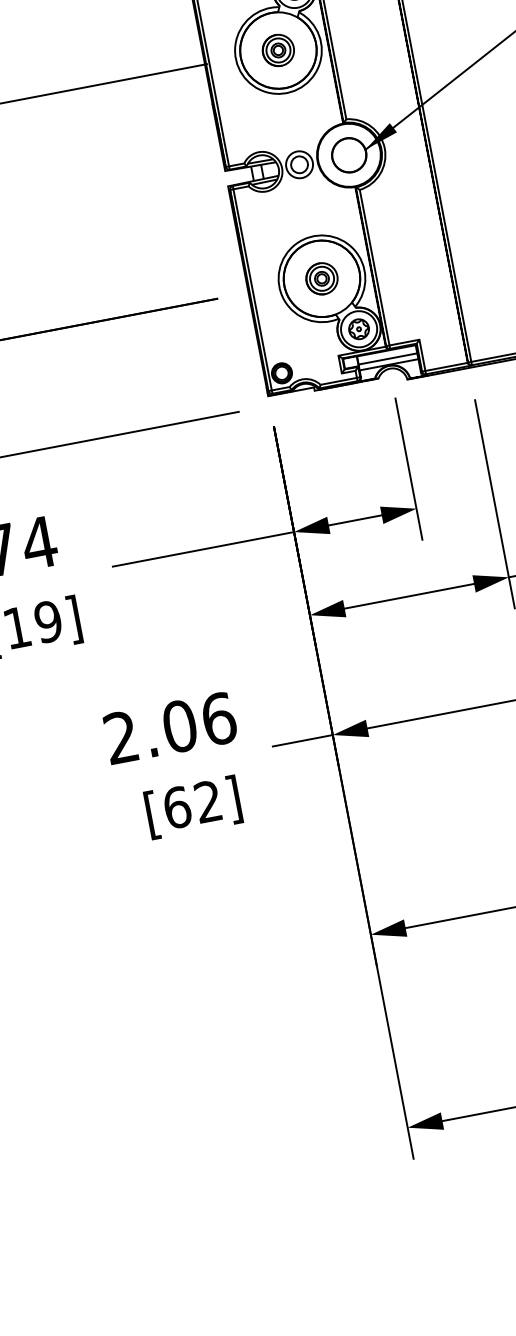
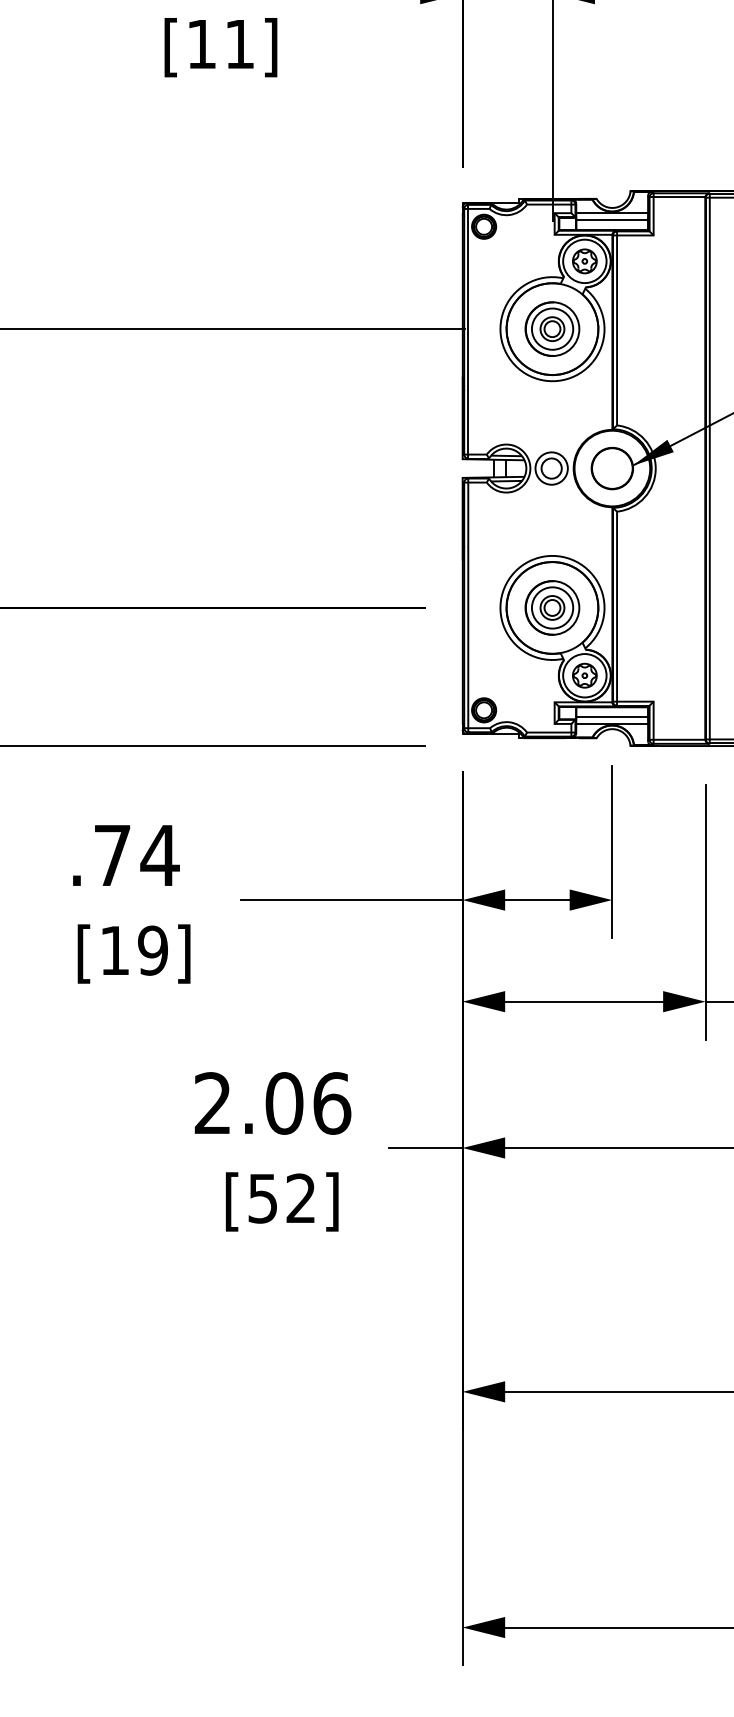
part: (278, 49) -> (552, 328), size x1.43
part: (321, 278) -> (552, 607), size x1.43
text: (177, 807) -> (263, 1198), [62] -> [52]

